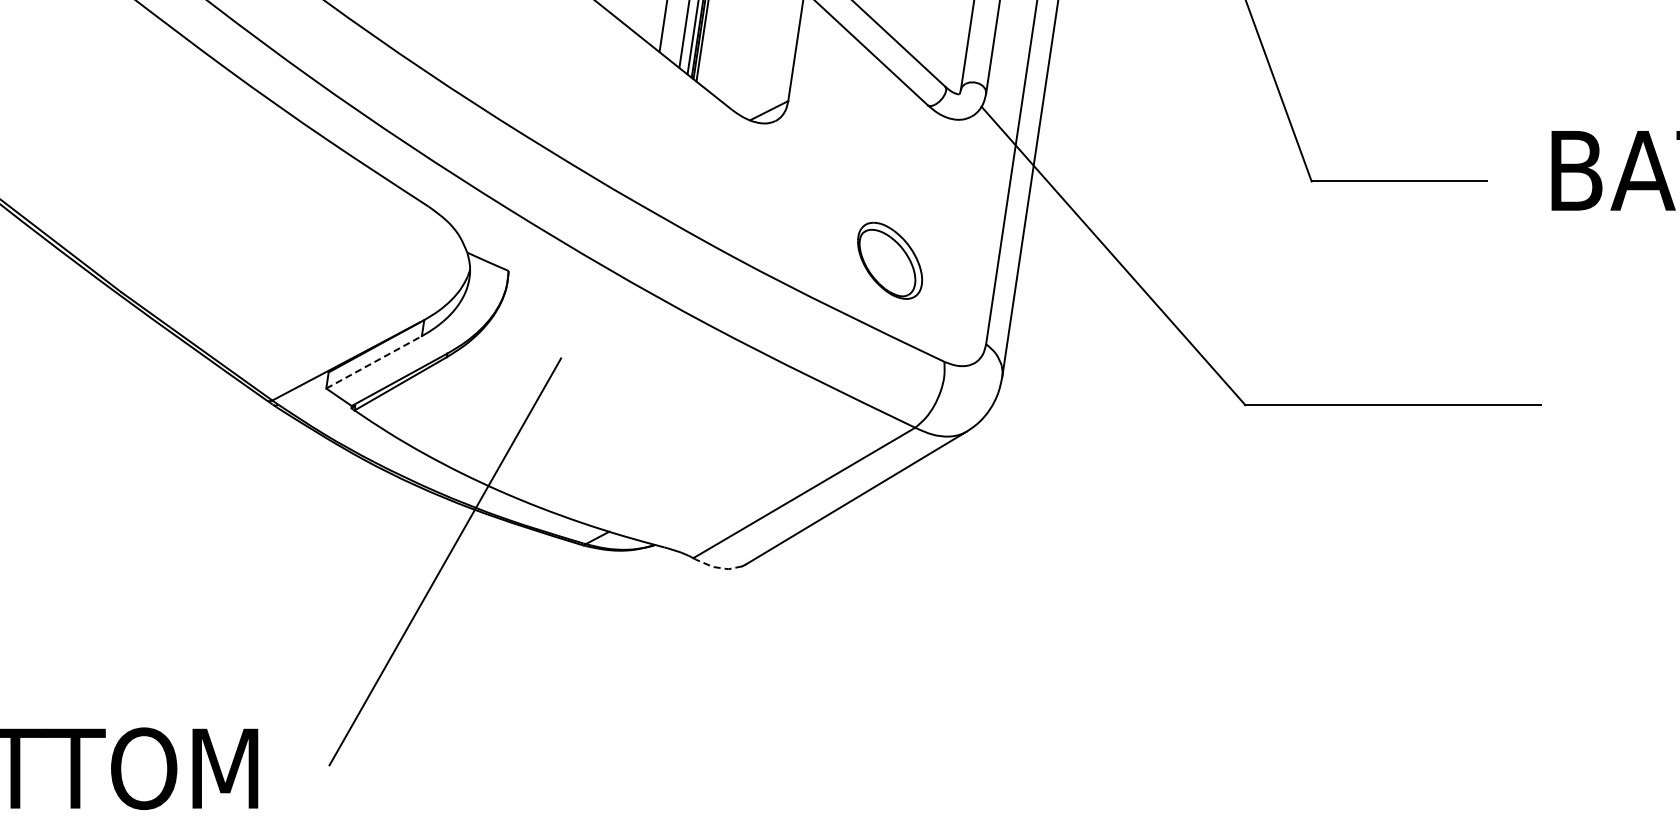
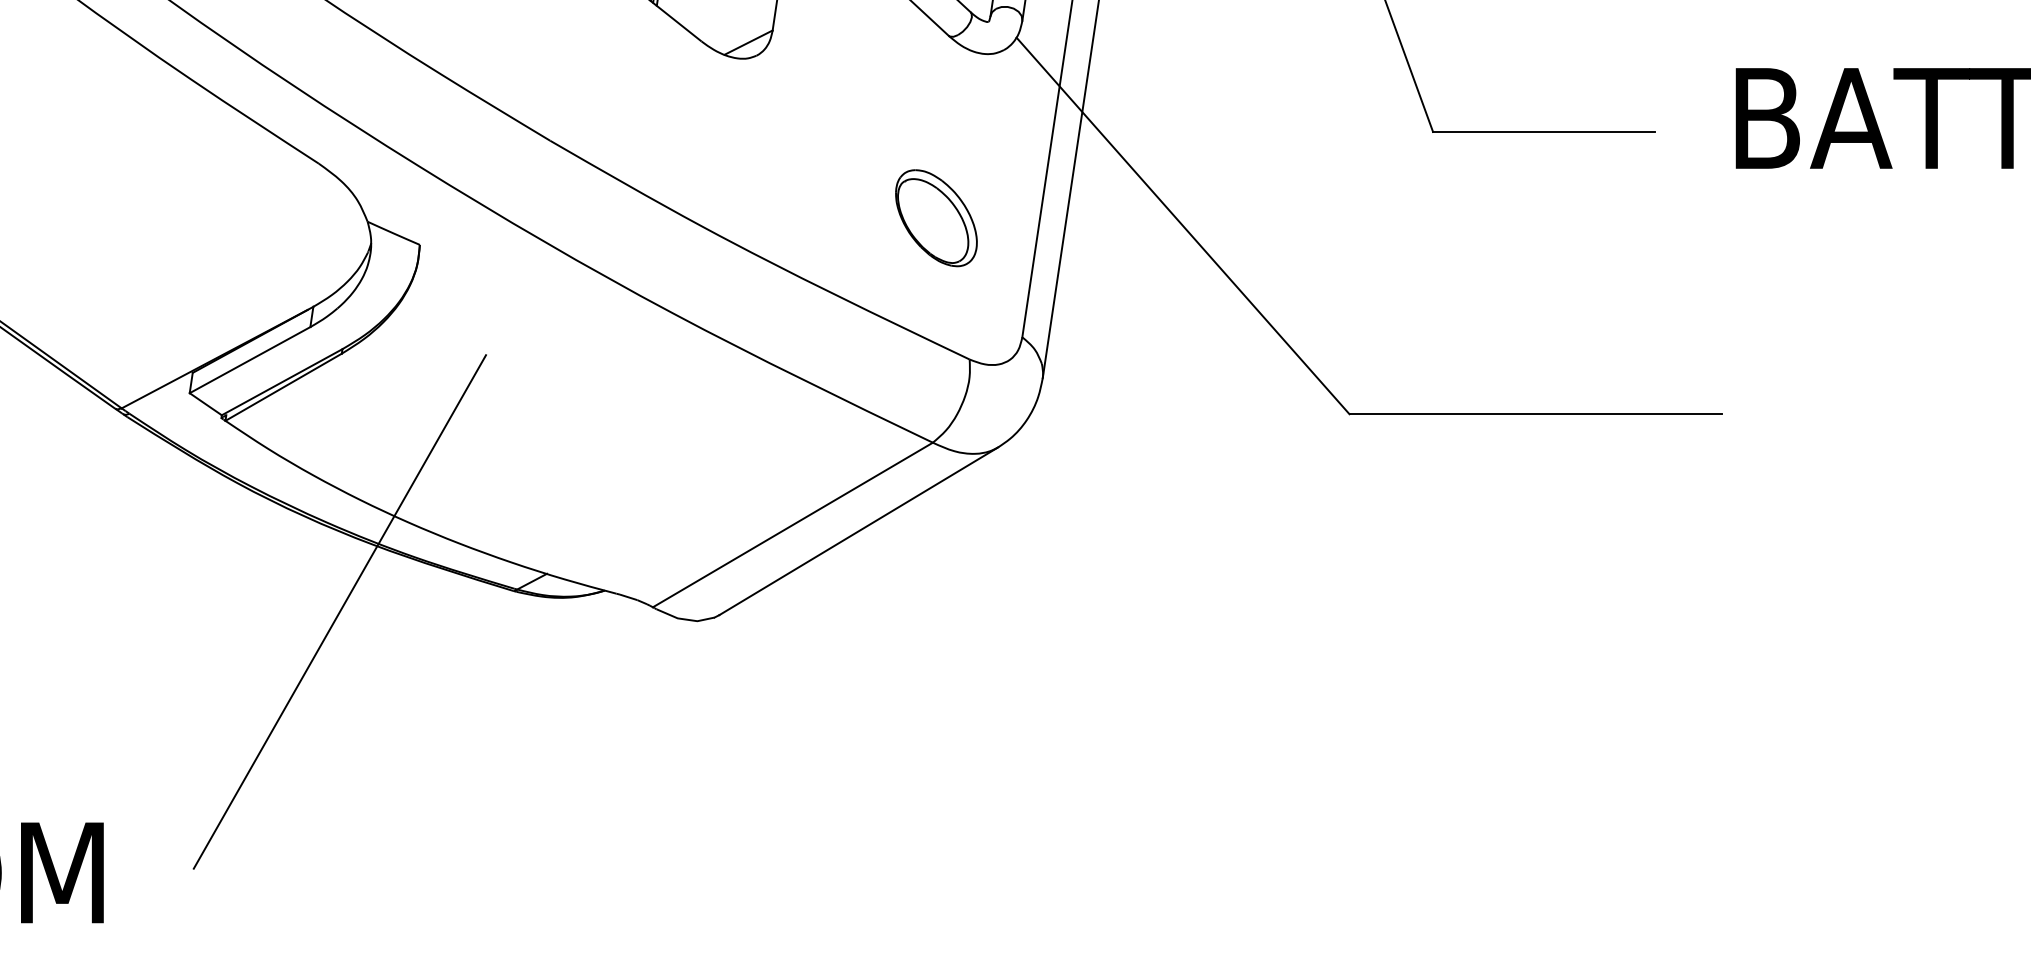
part: (890, 260) -> (936, 217), moved
line: (374, 362) -> (250, 360), dashed -> solid
line: (717, 567) -> (683, 619), dashed -> solid

